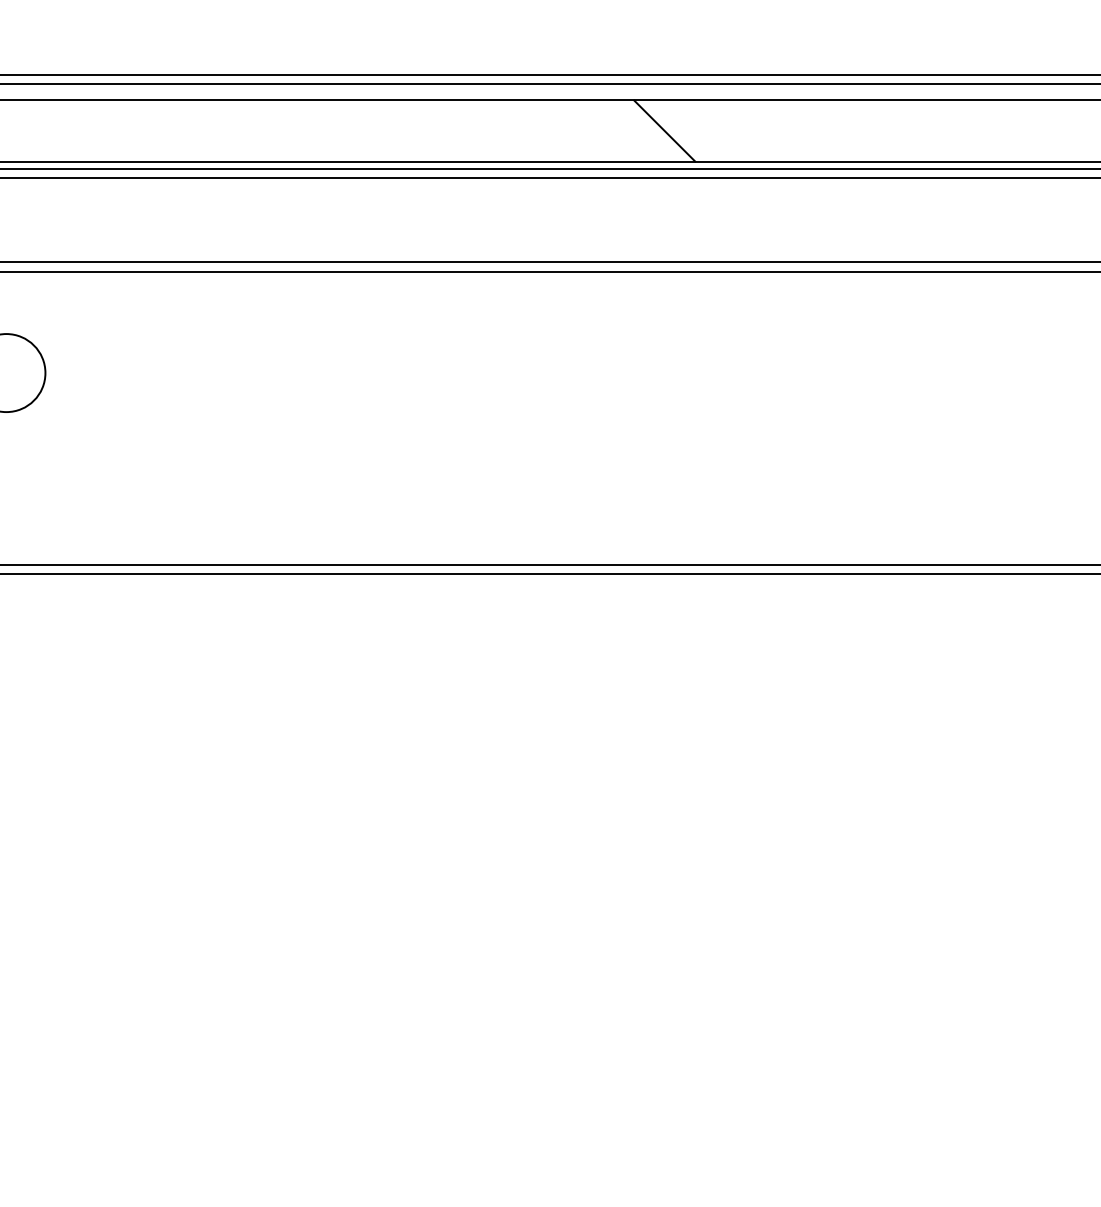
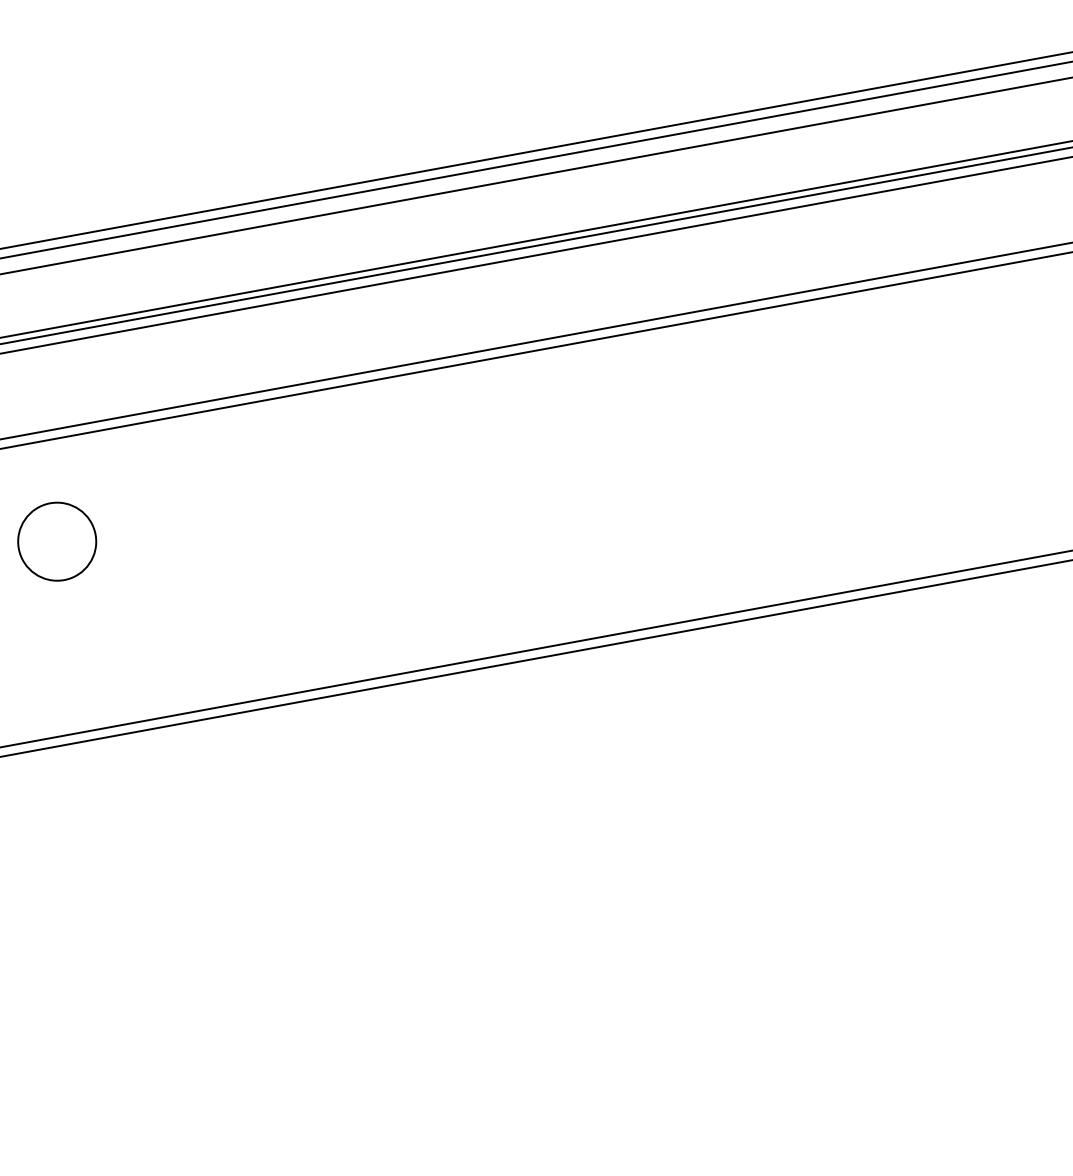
hatch: (664, 130) -> (660, 184), removed

